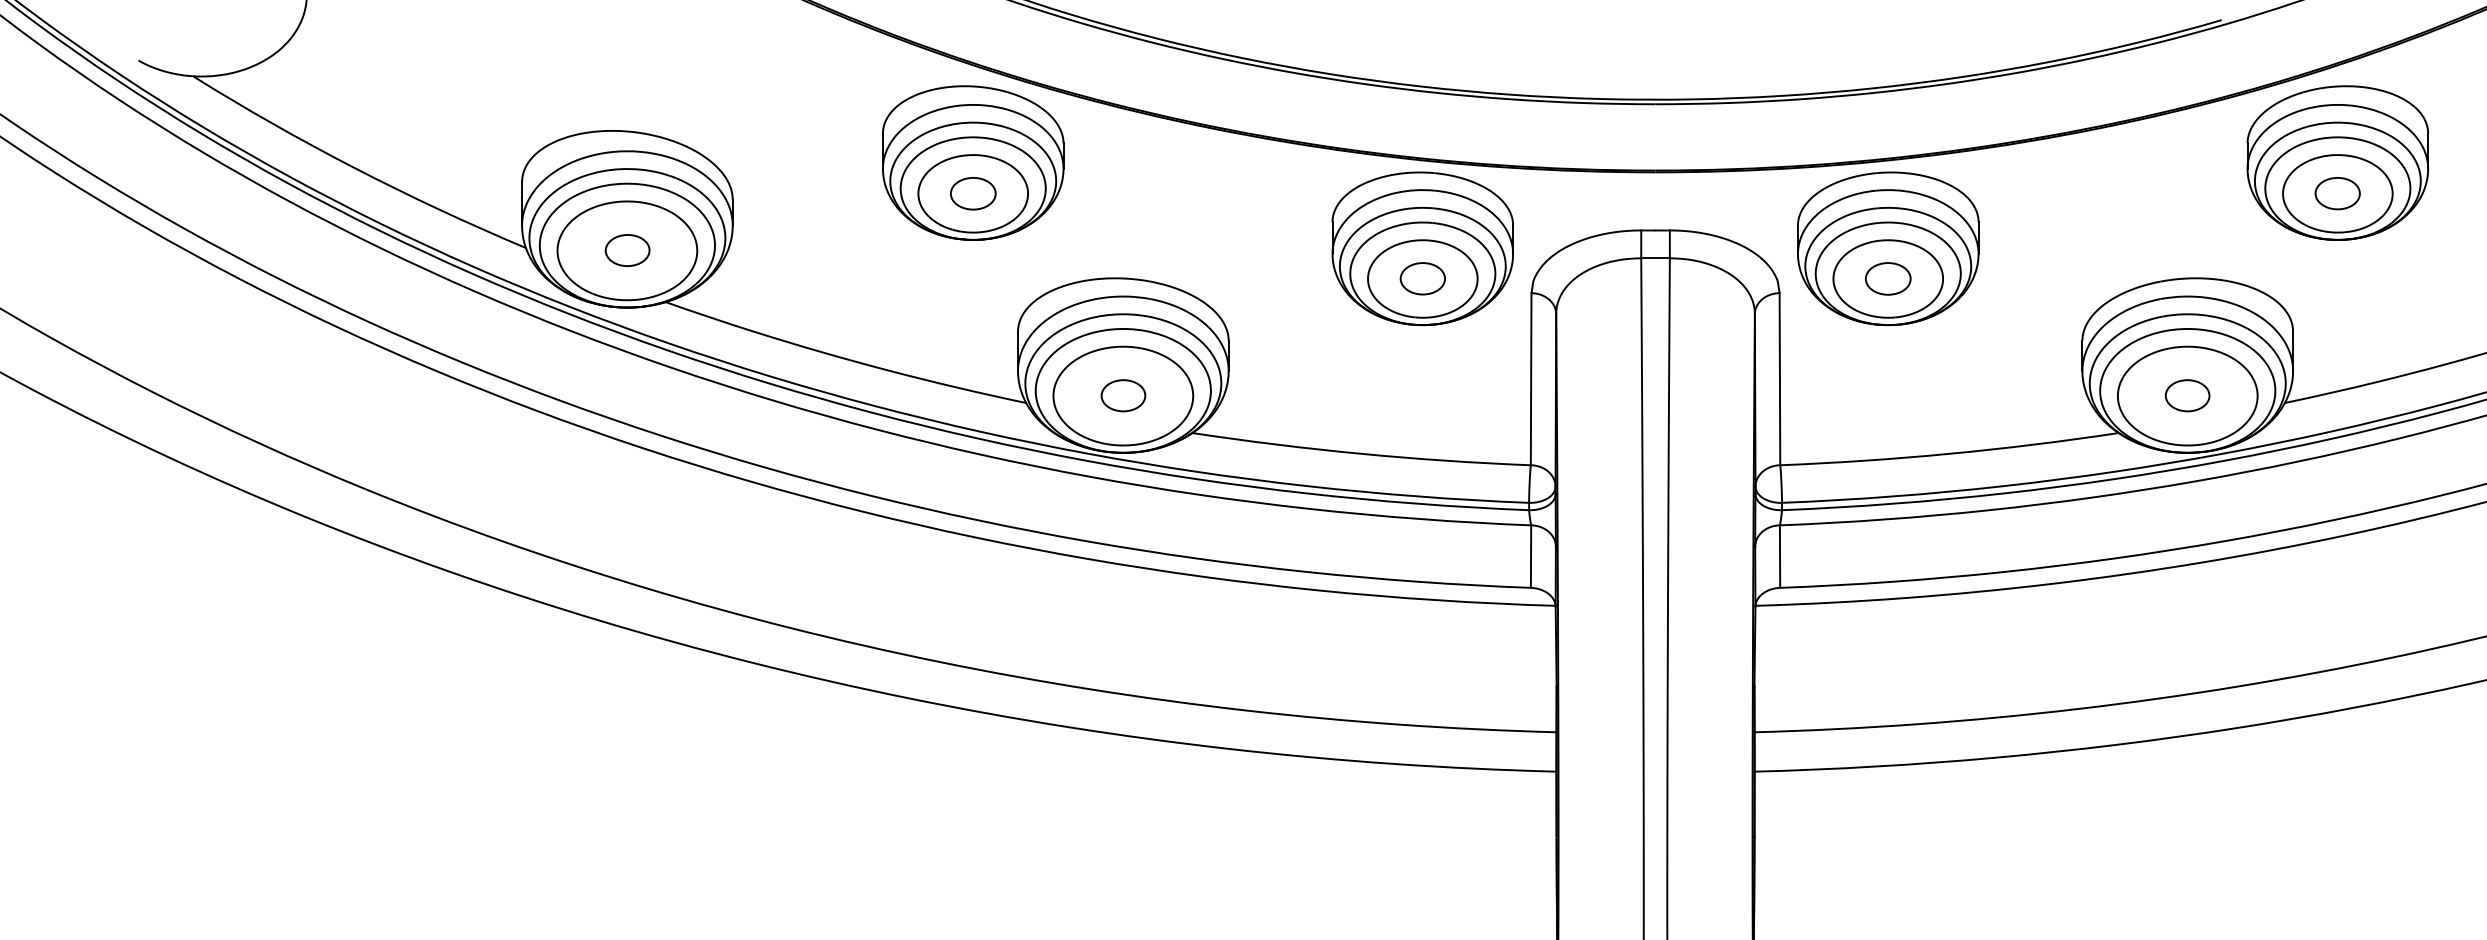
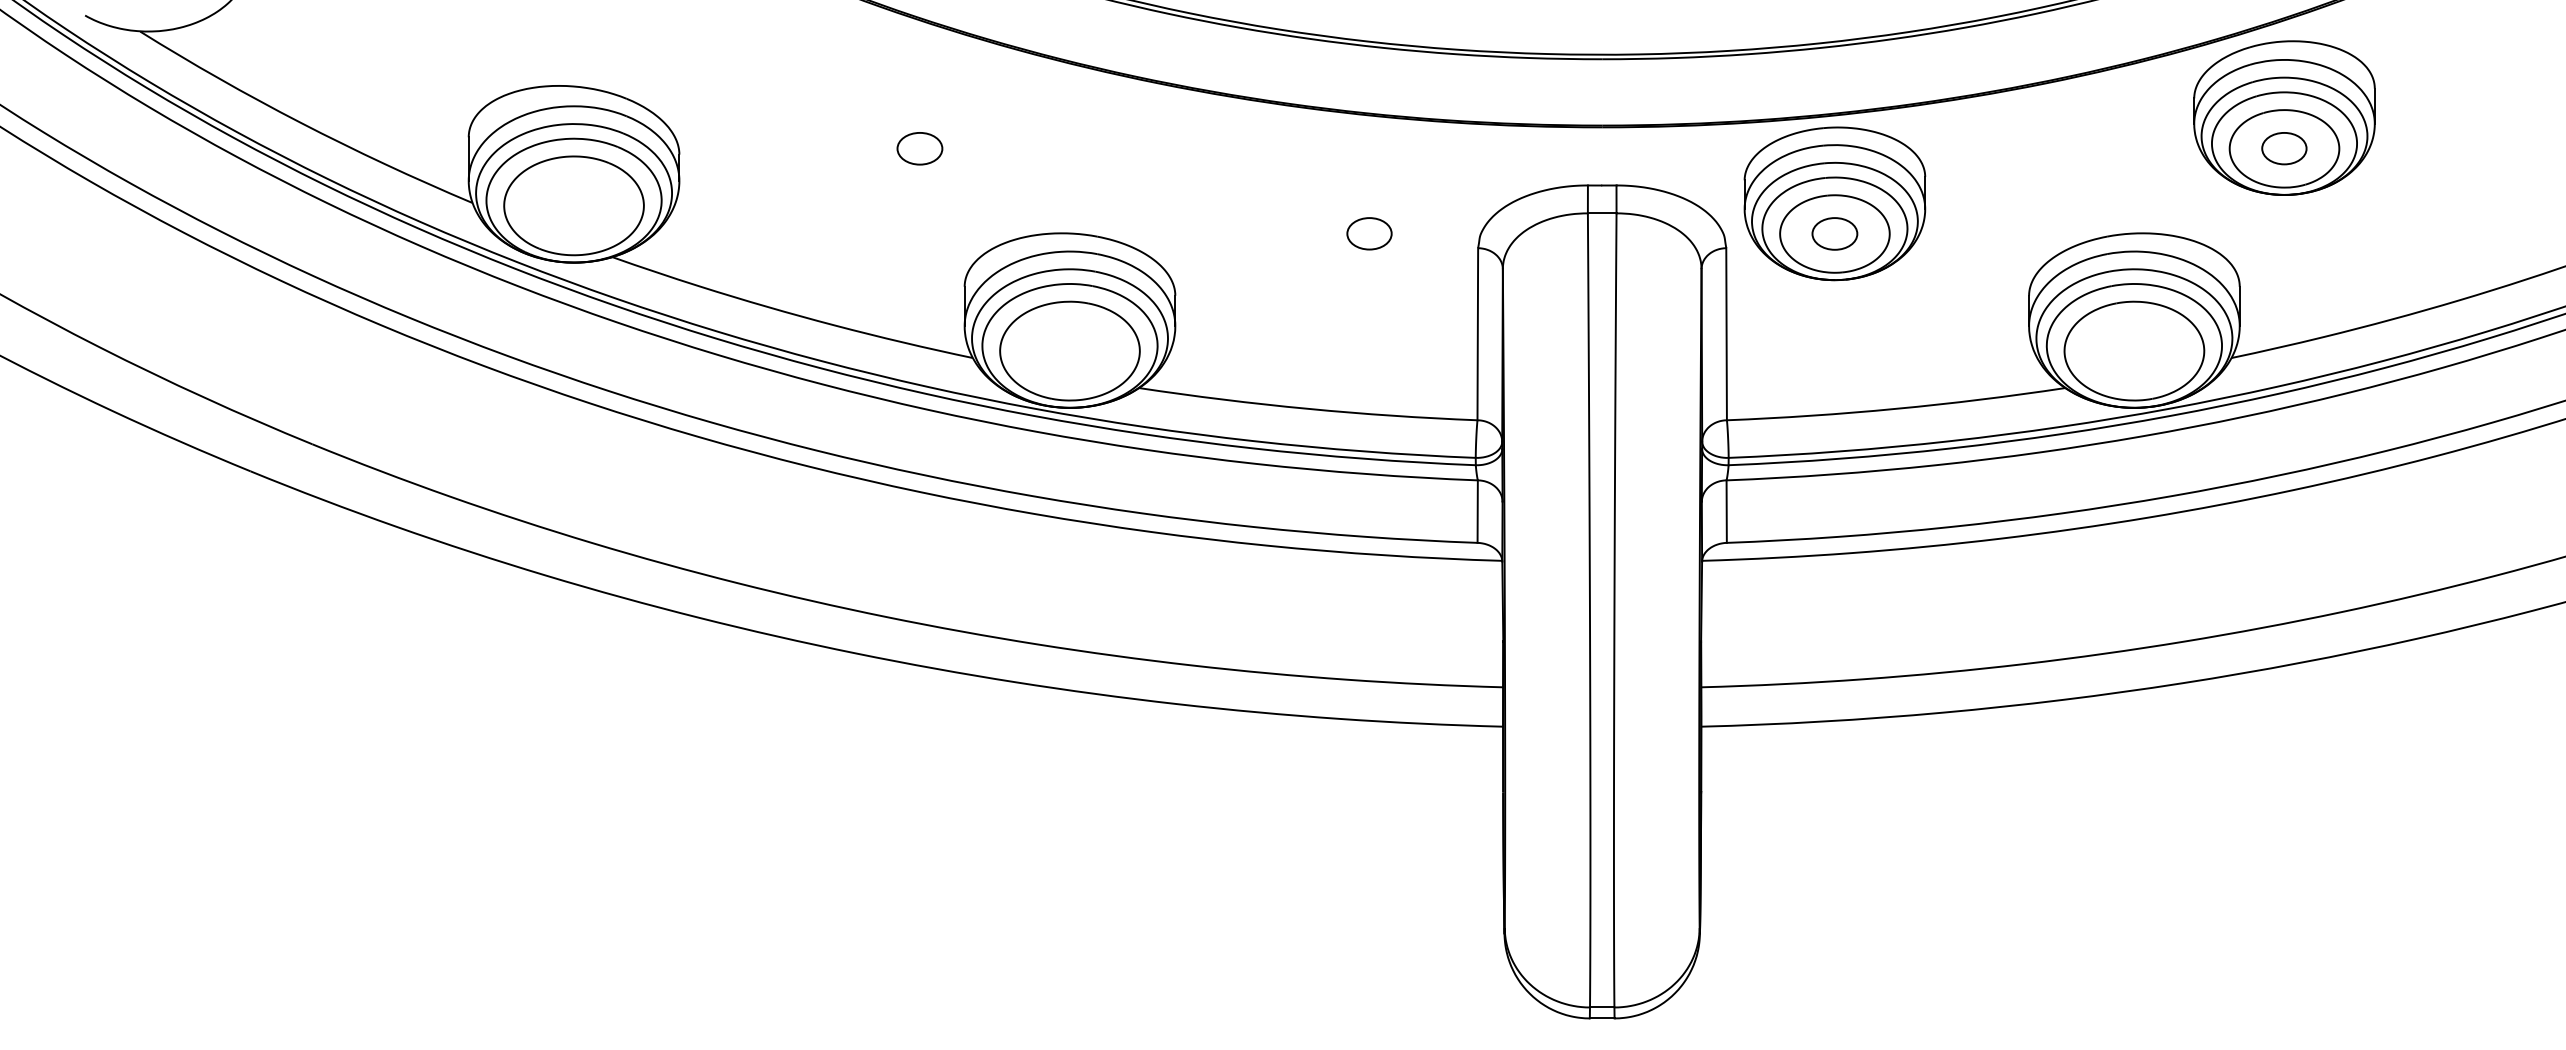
part: (972, 162) -> (919, 117), removed
part: (1422, 248) -> (1369, 203), removed
part: (627, 250) -> (574, 205), removed
part: (1122, 395) -> (1069, 350), removed
part: (2186, 395) -> (2133, 350), removed

